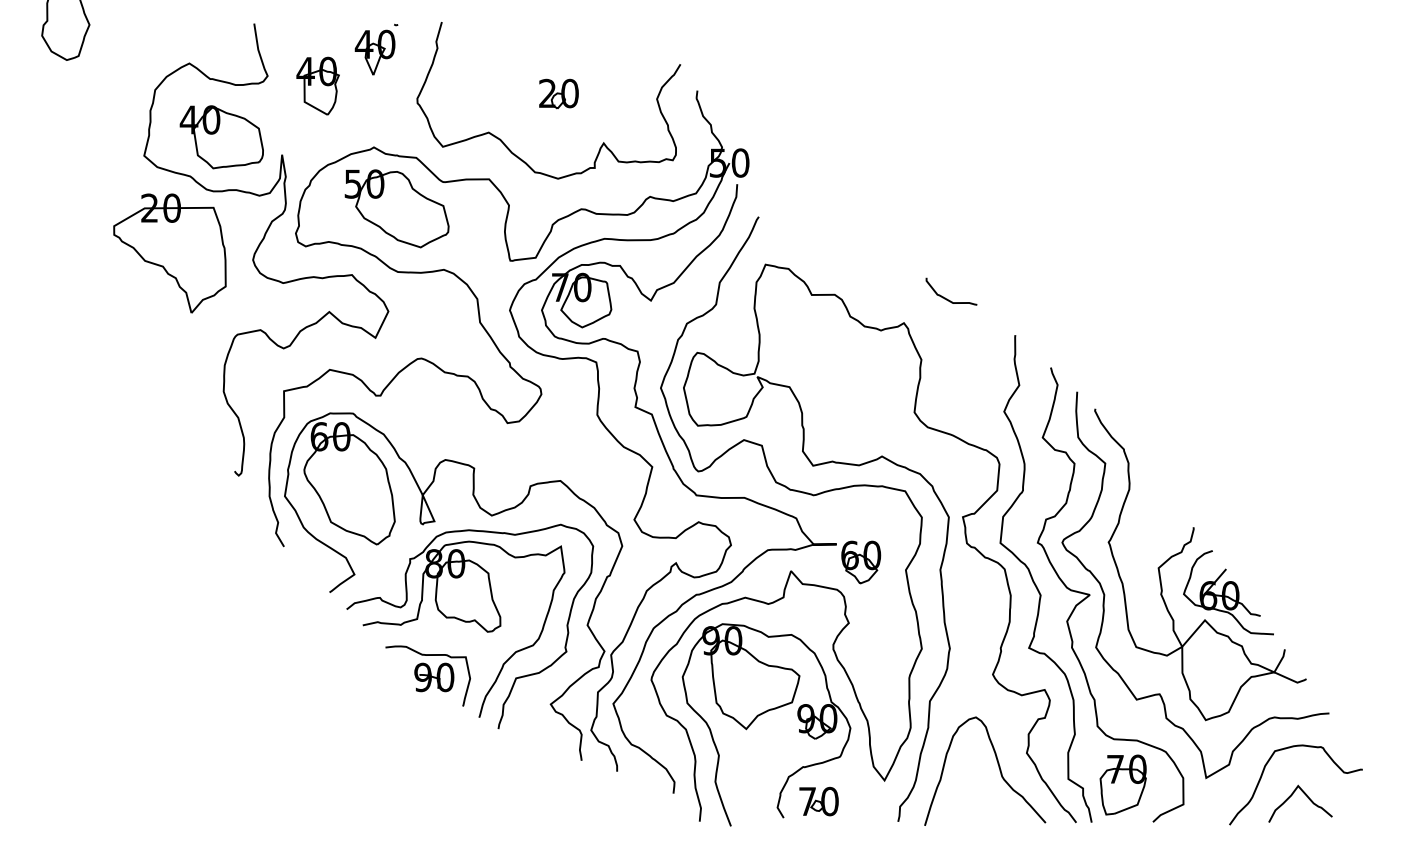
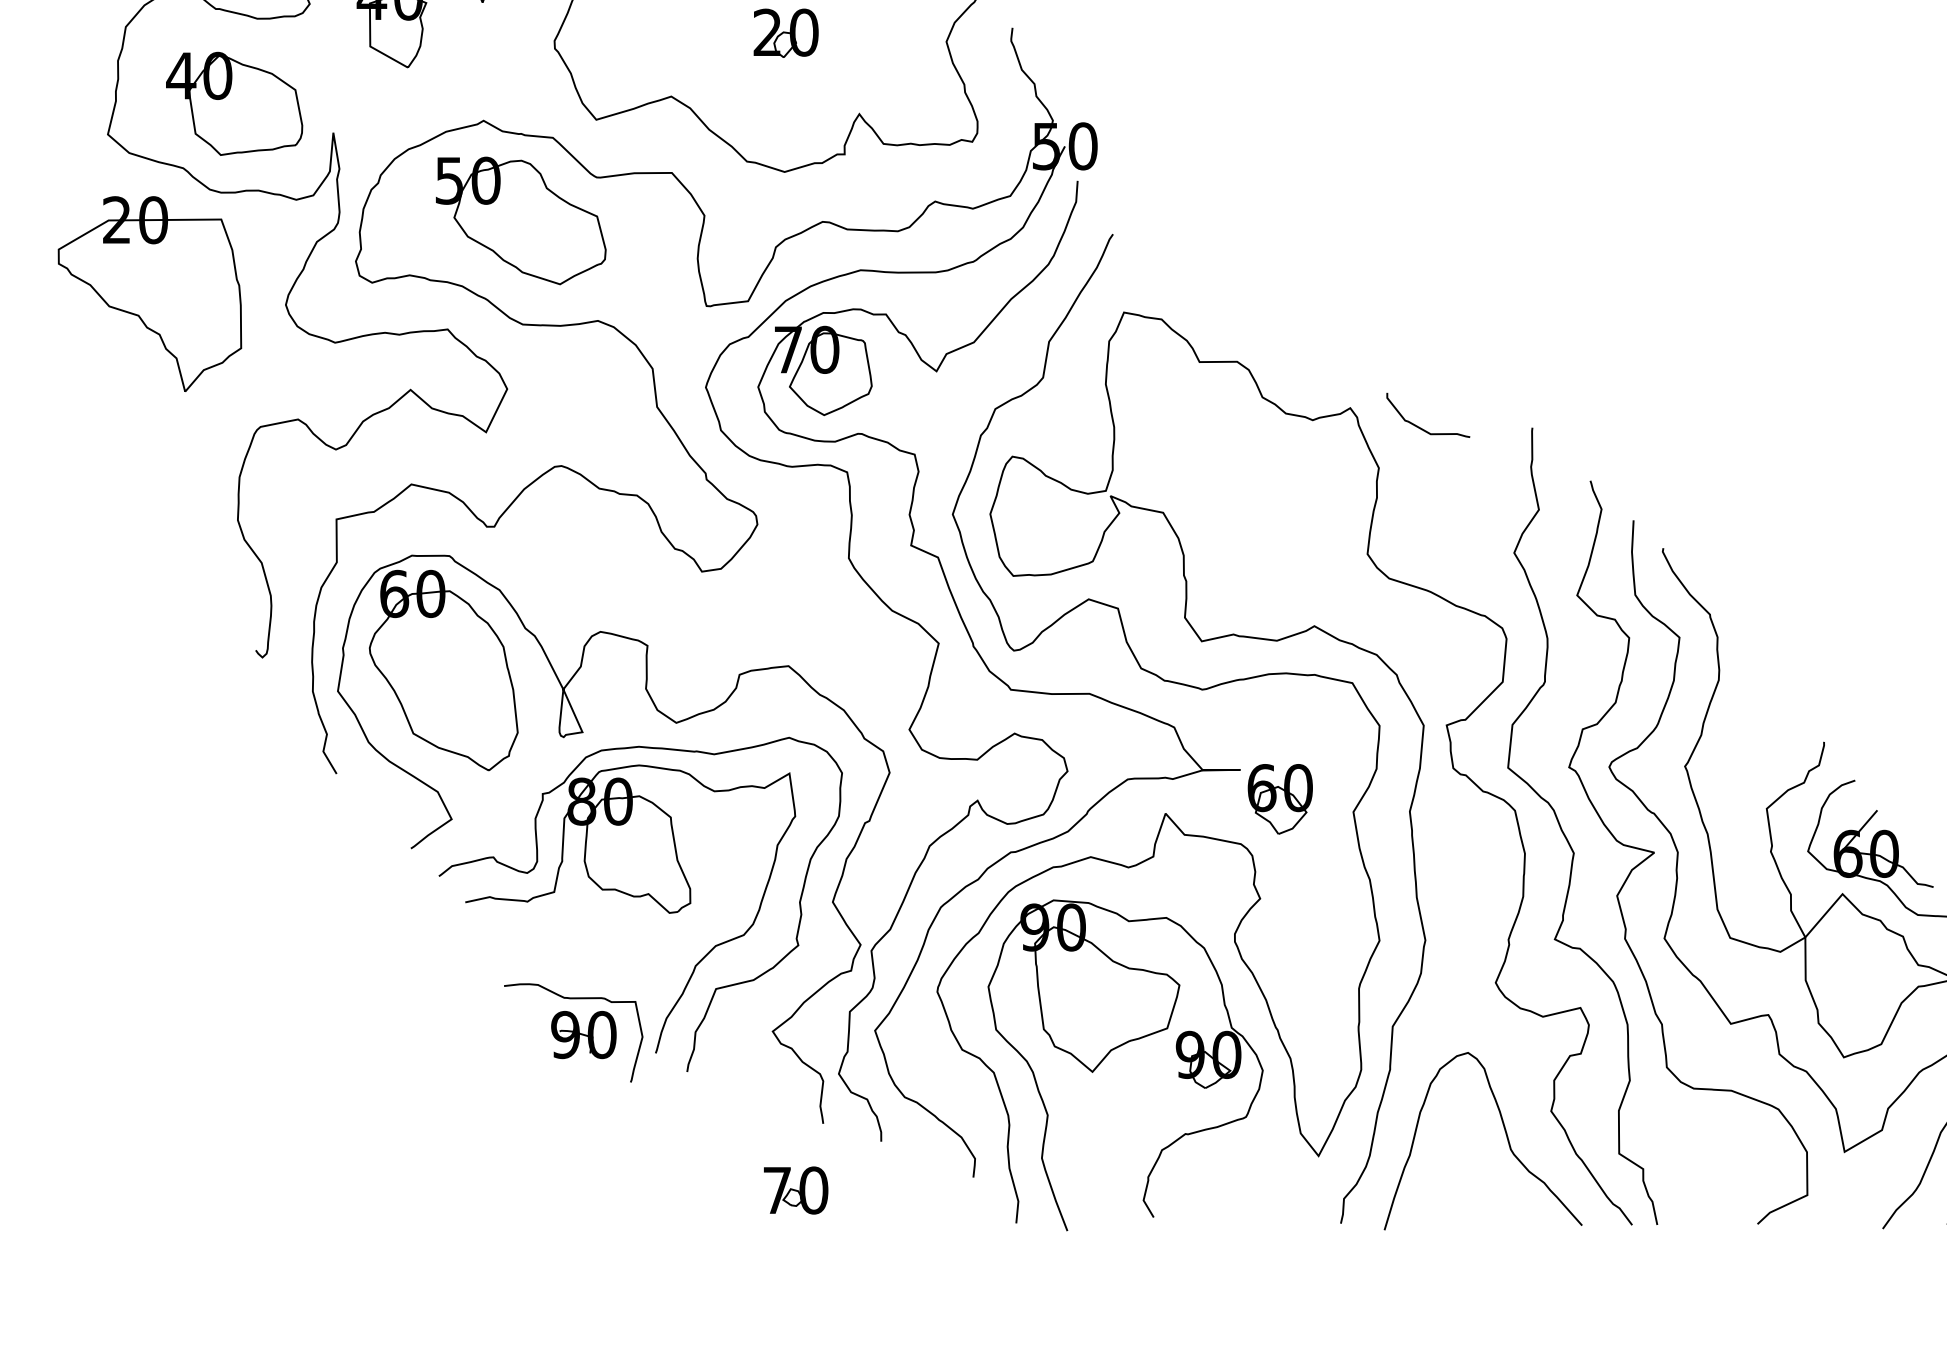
curve: (947, 298) -> (1421, 426), moved
part: (428, 675) -> (574, 1031), moved
part: (1122, 784) -> (1707, 1162), removed
part: (818, 801) -> (795, 1190), moved

